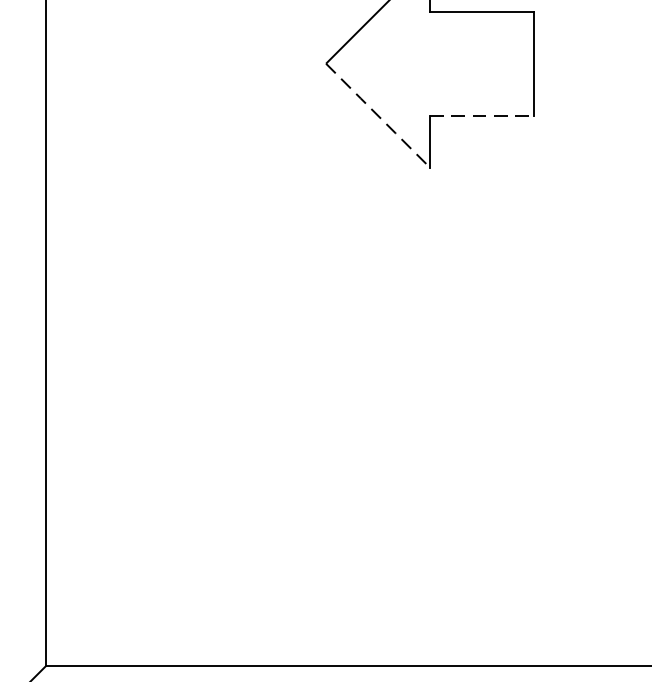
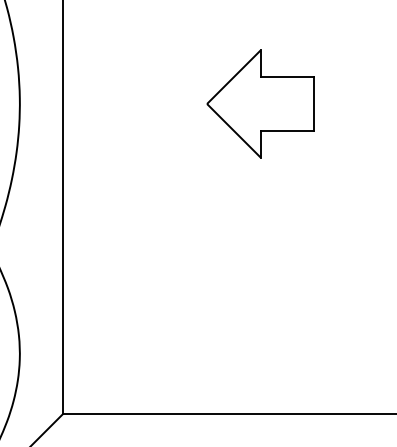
line: (377, 115) -> (233, 130), dashed -> solid
line: (482, 115) -> (287, 130), dashed -> solid

